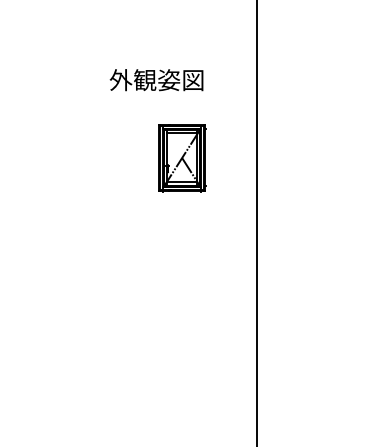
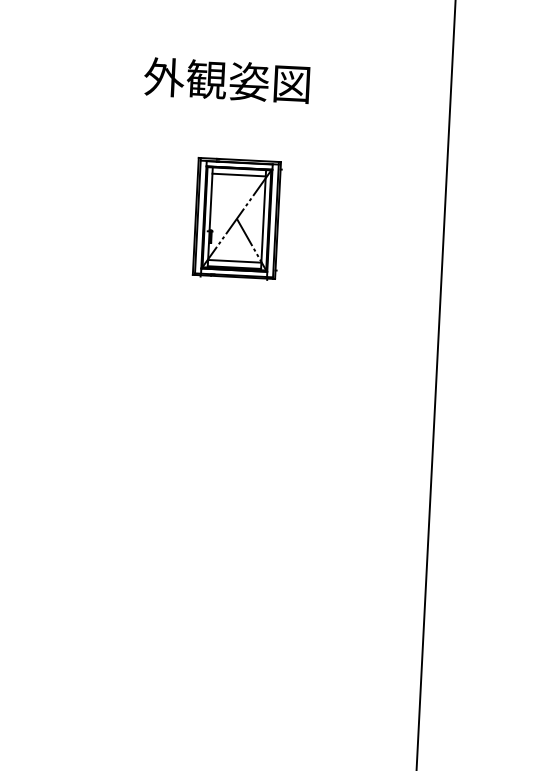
text: (156, 80) -> (226, 81), moved
part: (182, 158) -> (237, 219), moved

